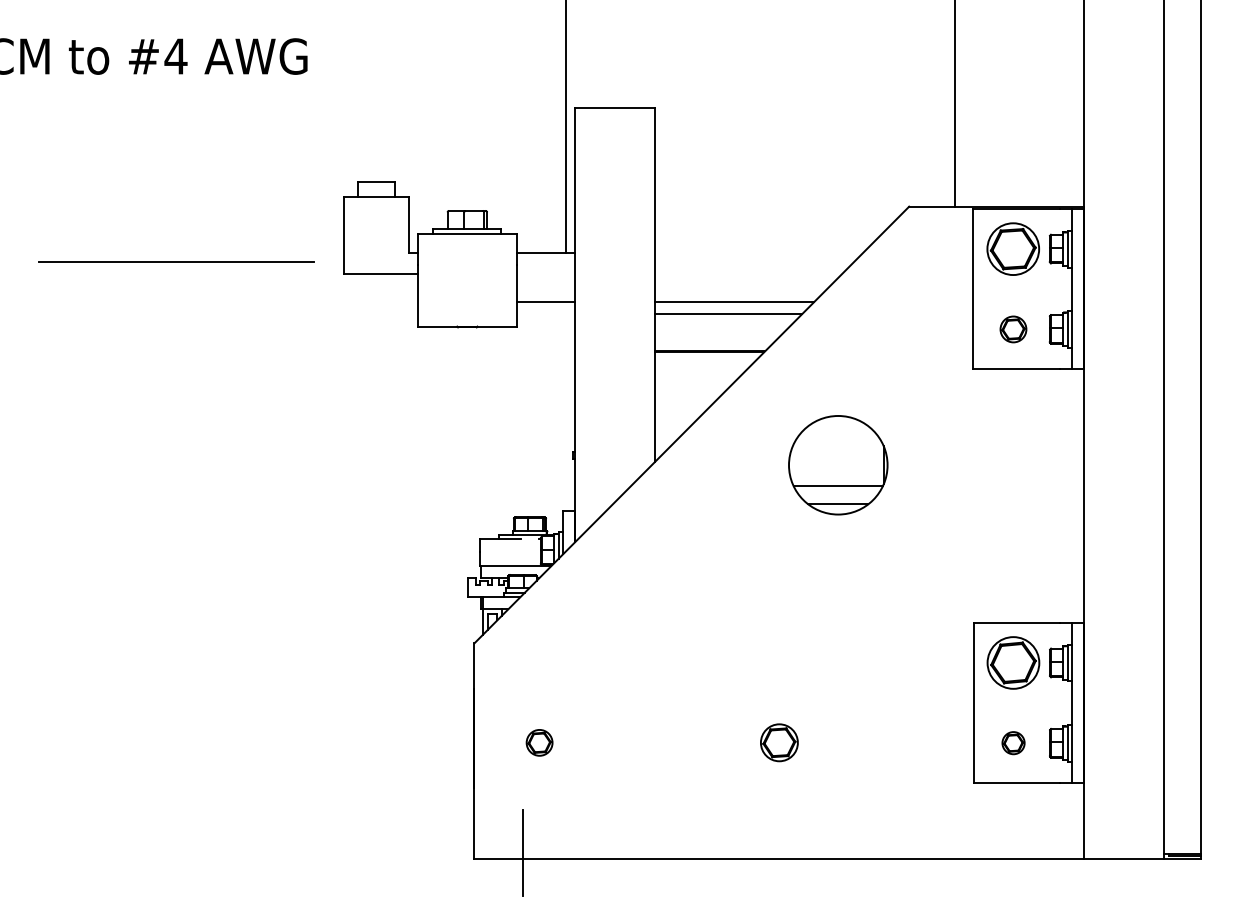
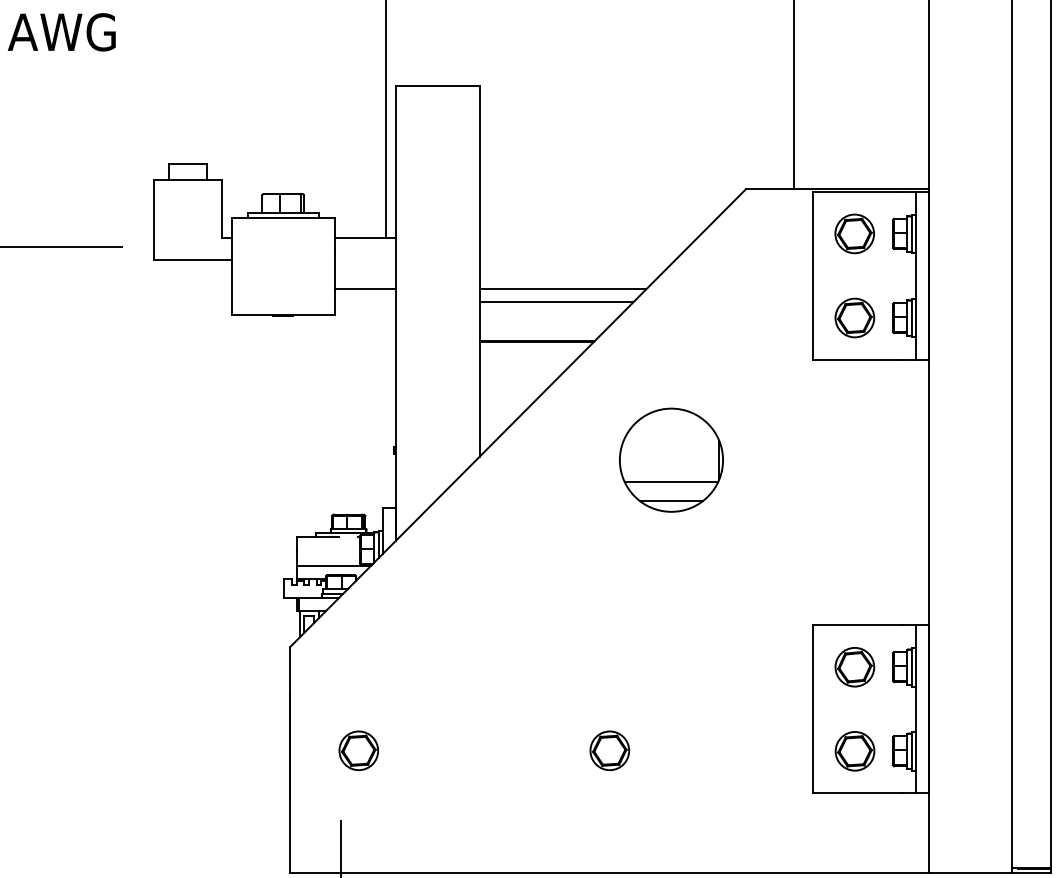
part: (1013, 248) -> (854, 233), size x0.71
part: (1013, 329) -> (854, 318), size x1.43
part: (1013, 662) -> (854, 666), size x0.71
part: (539, 742) -> (358, 750), size x1.43
part: (1013, 742) -> (854, 750), size x1.67

